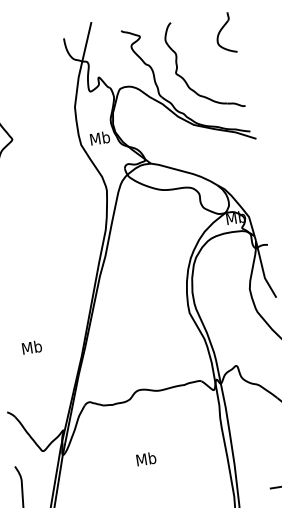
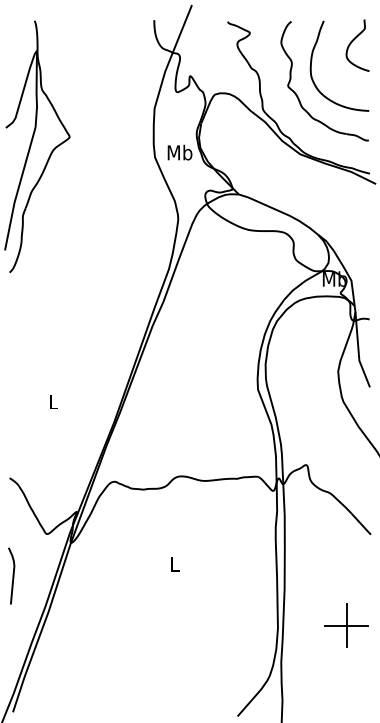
curve: (191, 50) -> (312, 60), added
text: (32, 347) -> (53, 401), Mb -> L
text: (145, 459) -> (174, 564), Mb -> L

